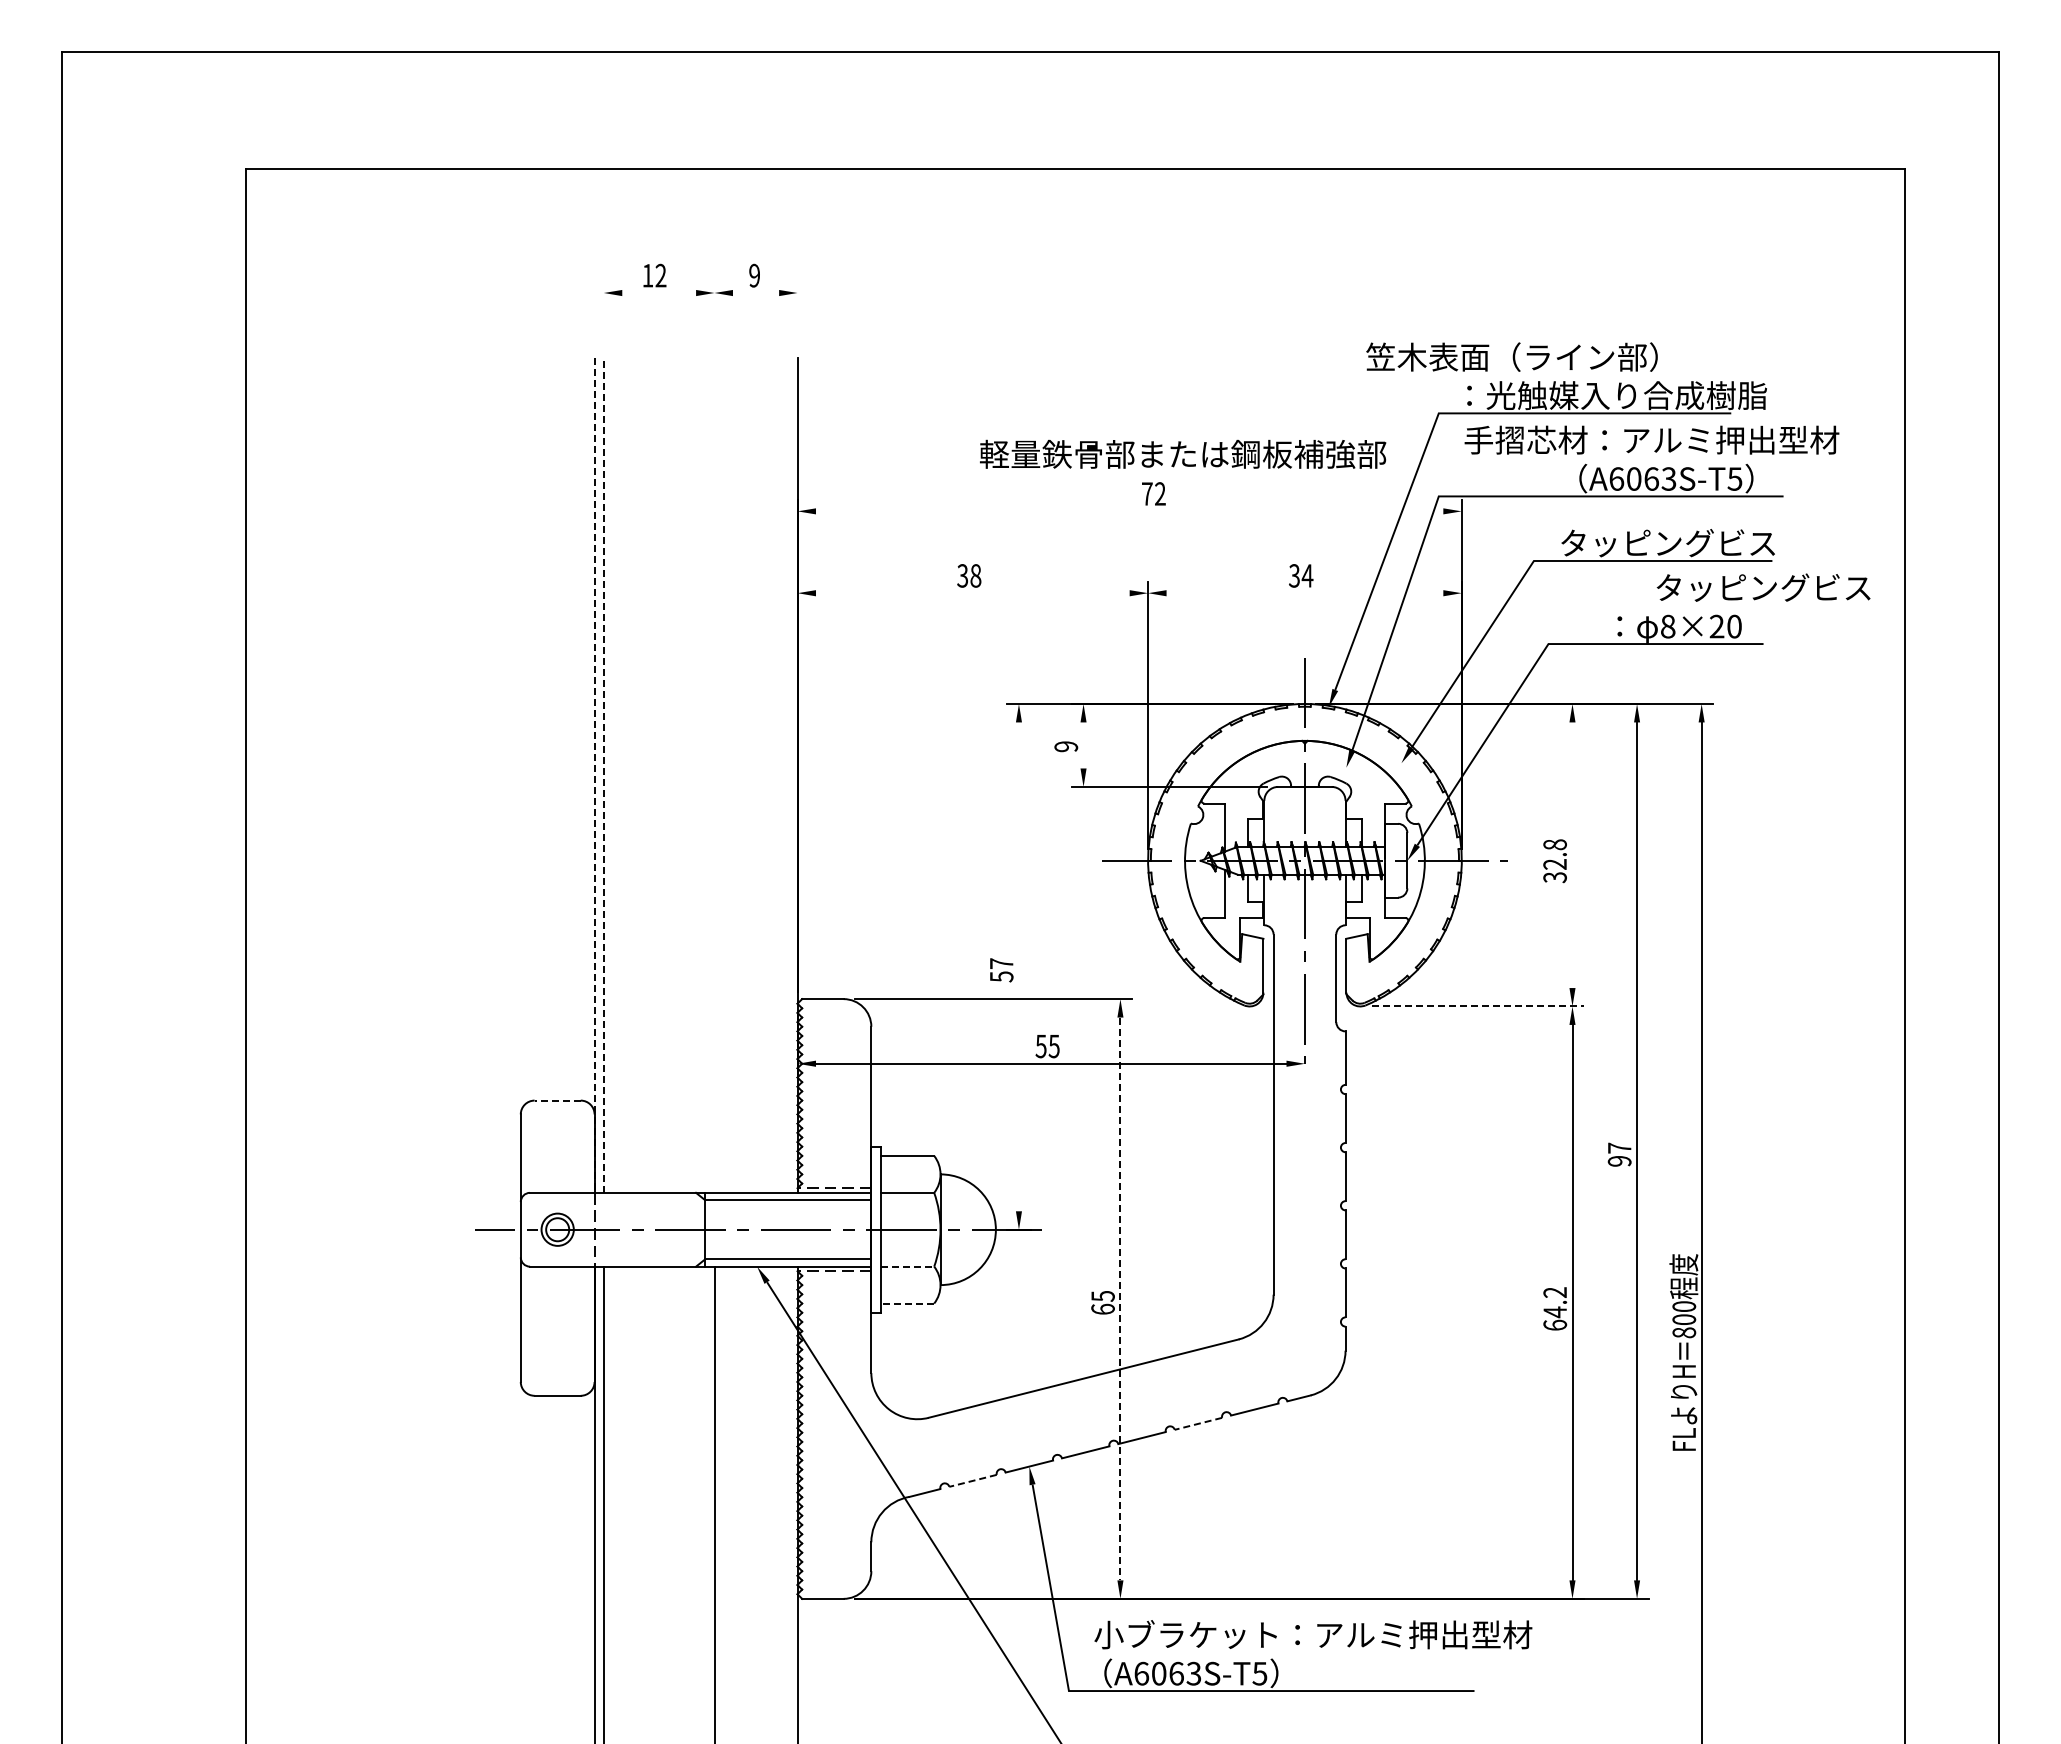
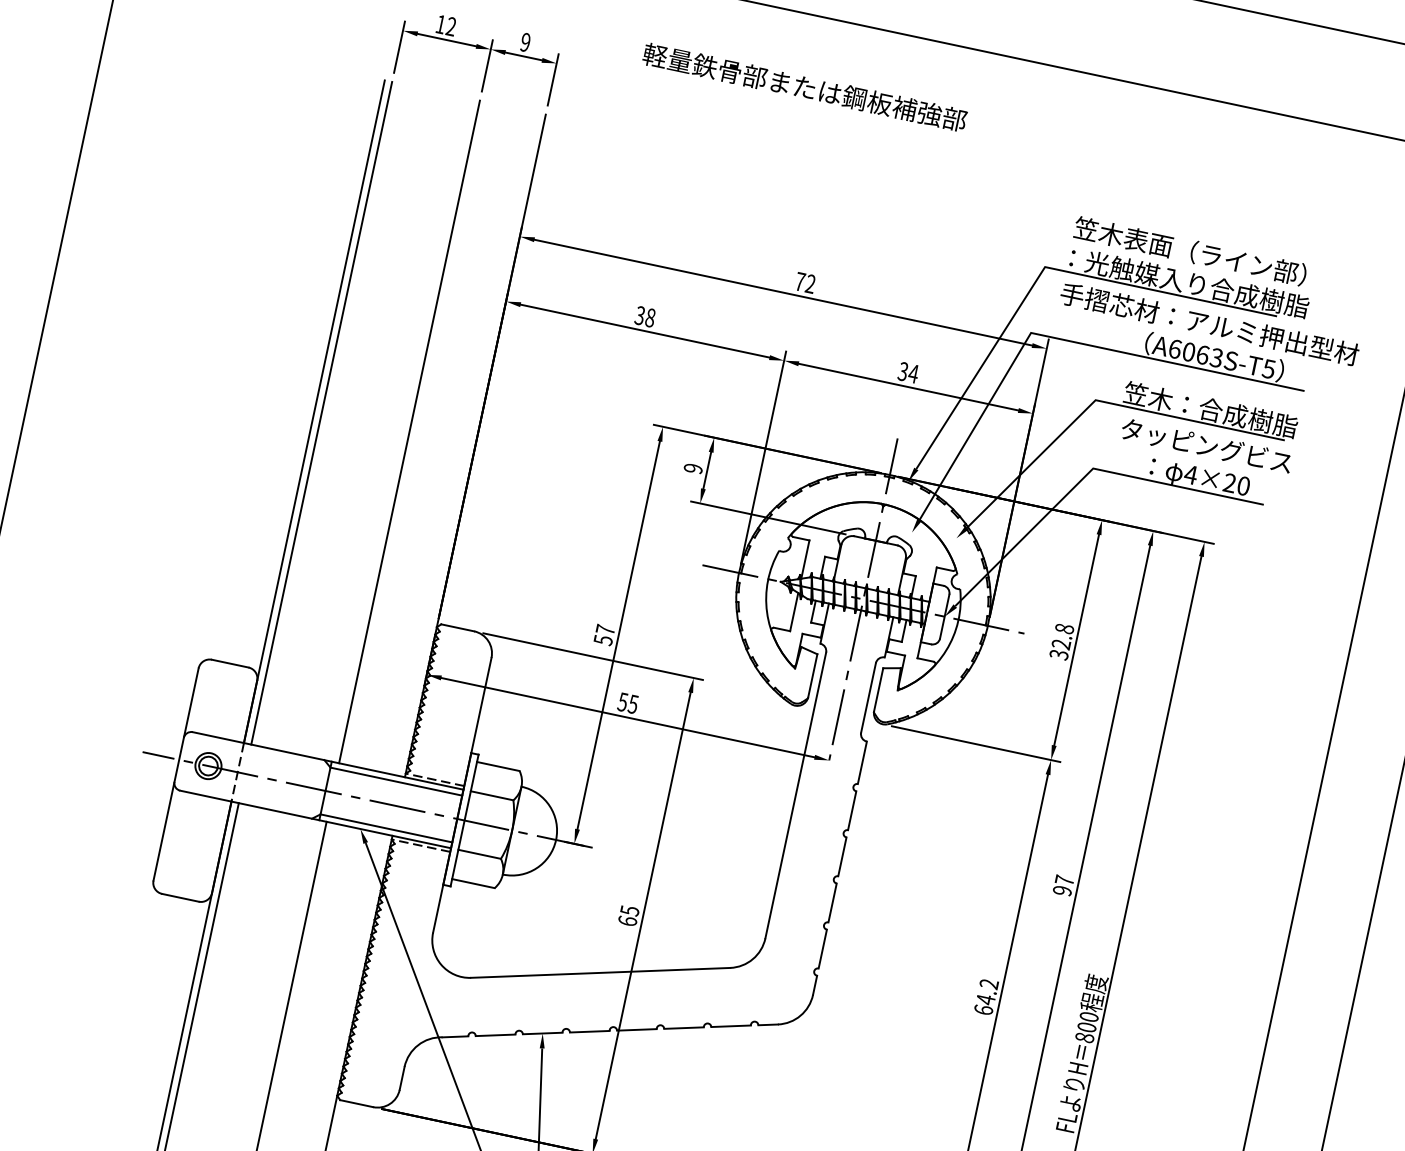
line: (659, 293) -> (447, 40), added
line: (755, 293) -> (523, 56), added
line: (603, 313) -> (399, 46), added
line: (714, 313) -> (487, 65), added
line: (797, 313) -> (553, 79), added
text: (1511, 356) -> (1190, 250), moved
text: (1183, 453) -> (805, 86), moved
line: (1129, 511) -> (783, 292), added
text: (1672, 542) -> (1208, 408), タッピングビス -> 笠木：合成樹脂
text: (1763, 587) -> (1206, 445), moved
line: (972, 593) -> (644, 331), added
line: (1304, 593) -> (908, 387), added
text: (1667, 626) -> (1190, 474), 8×20 -> 4×20
line: (1083, 745) -> (707, 470), added
line: (714, 774) -> (409, 431), added
line: (594, 775) -> (314, 411), dashed -> solid
line: (603, 775) -> (321, 413), dashed -> solid
line: (1572, 855) -> (1076, 640), added
line: (1018, 966) -> (618, 634), added
line: (1478, 1006) -> (976, 744), dashed -> solid
line: (557, 1100) -> (230, 663), dashed -> solid
line: (907, 1266) -> (479, 854), dashed -> solid
line: (1120, 1299) -> (643, 916), dashed -> solid
line: (907, 1303) -> (473, 883), dashed -> solid
line: (1197, 1423) -> (683, 1027), dashed -> solid
line: (972, 1480) -> (495, 1034), dashed -> solid

